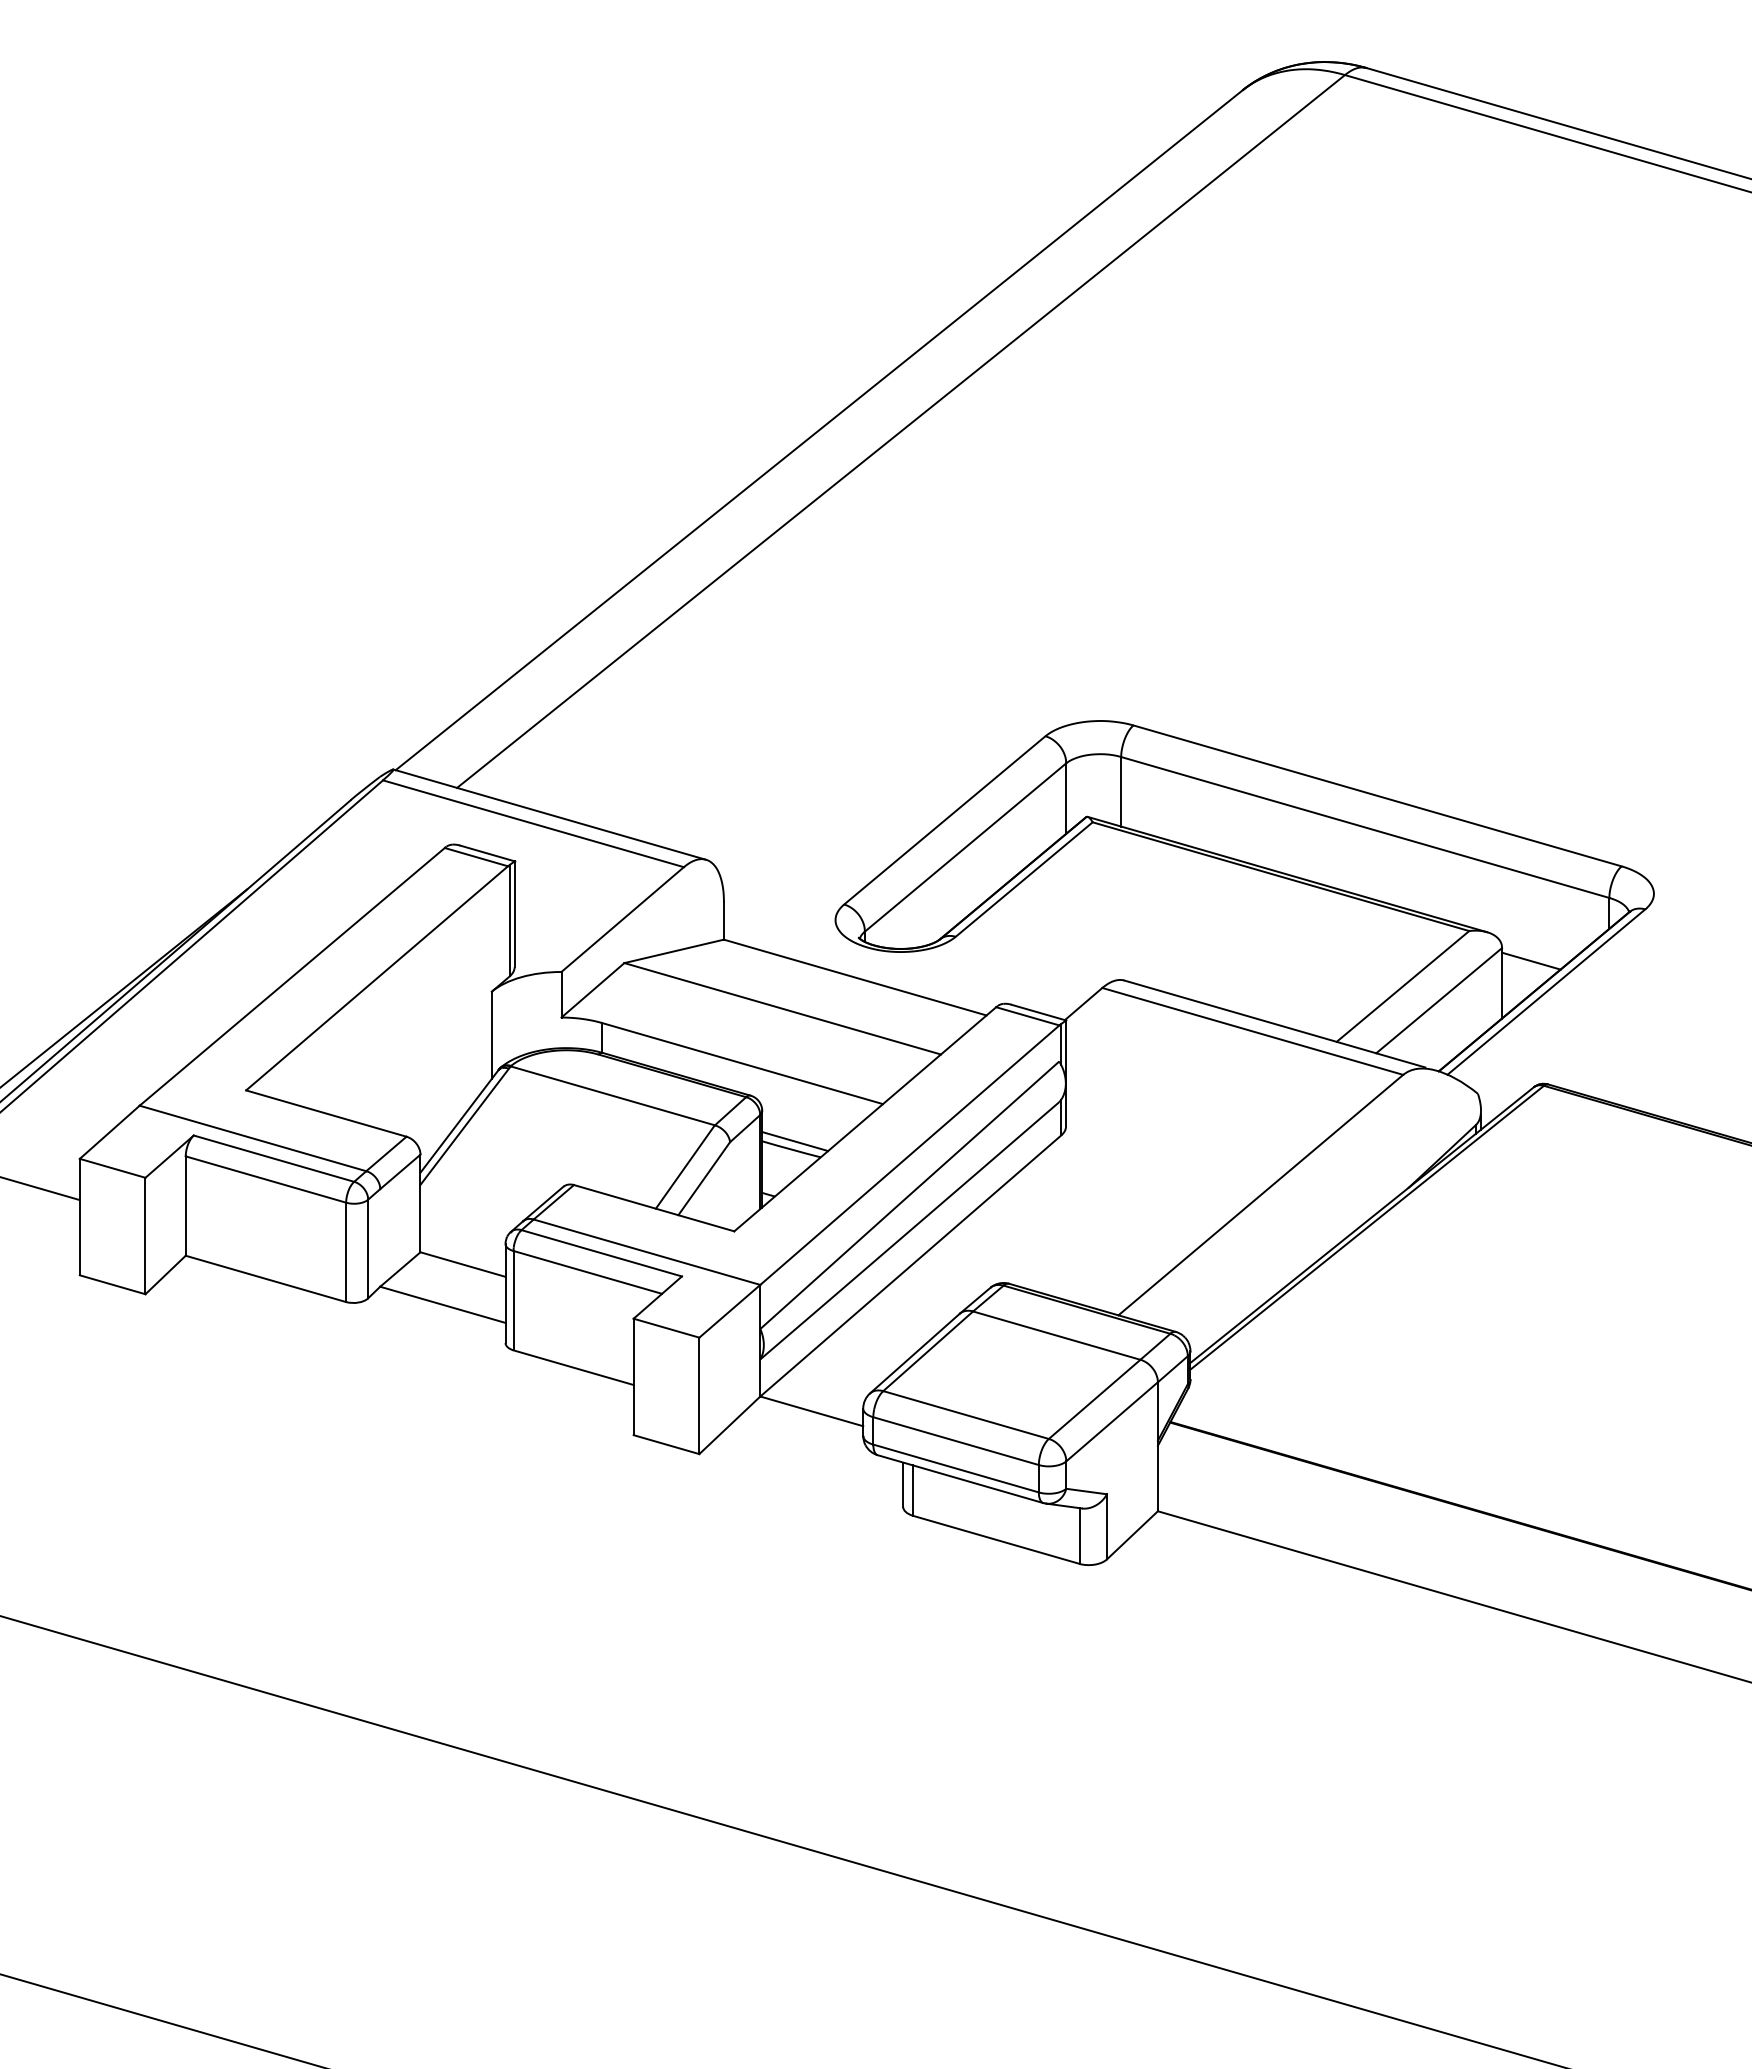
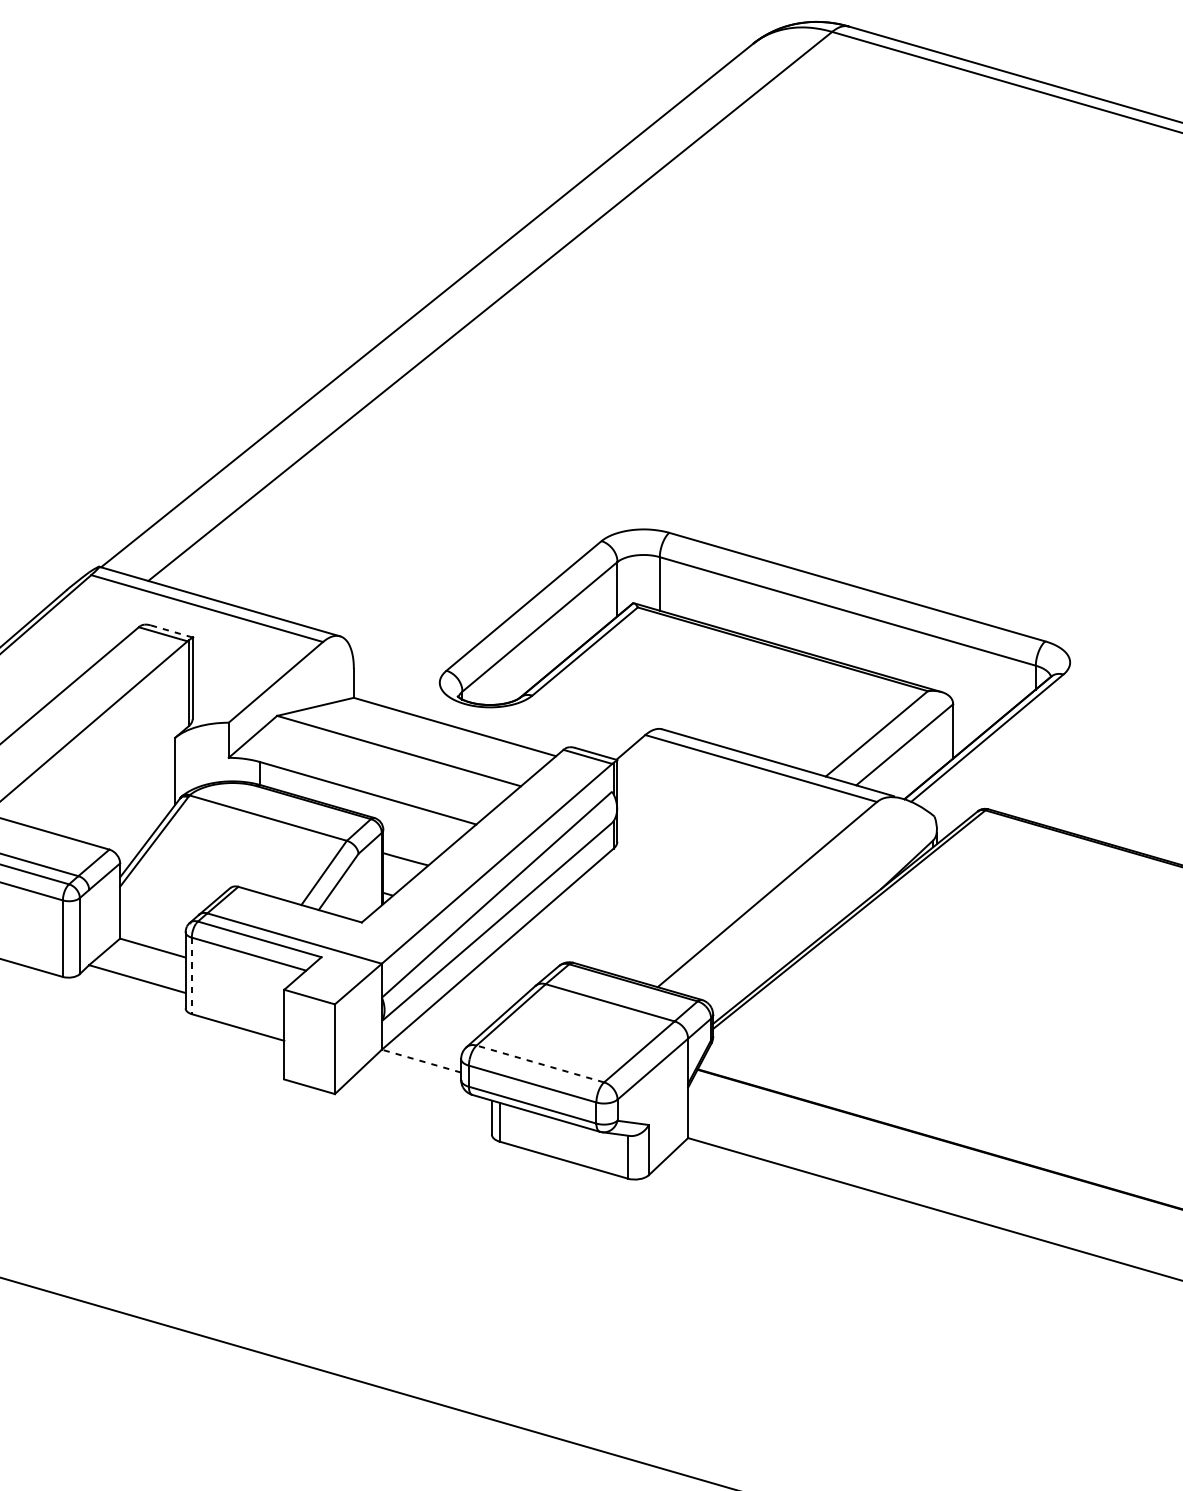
line: (486, 853) -> (170, 631), solid -> dashed
line: (1531, 960) -> (975, 713), removed
line: (795, 1141) -> (408, 853), removed
line: (513, 1300) -> (191, 975), solid -> dashed
line: (811, 1411) -> (421, 1061), solid -> dashed
line: (965, 1414) -> (539, 1063), solid -> dashed

